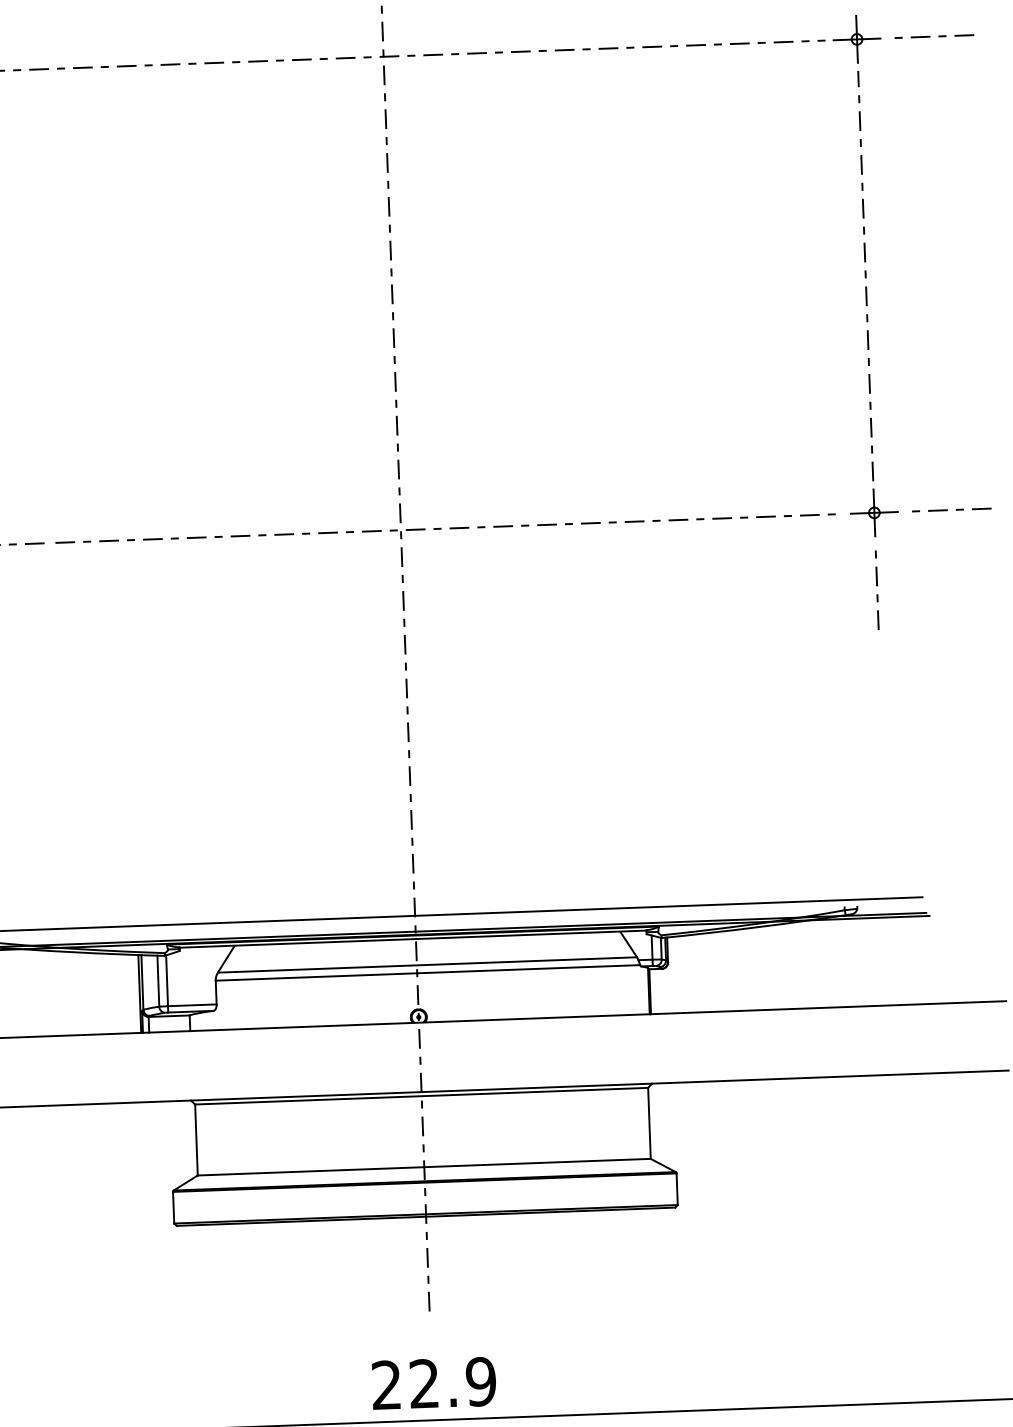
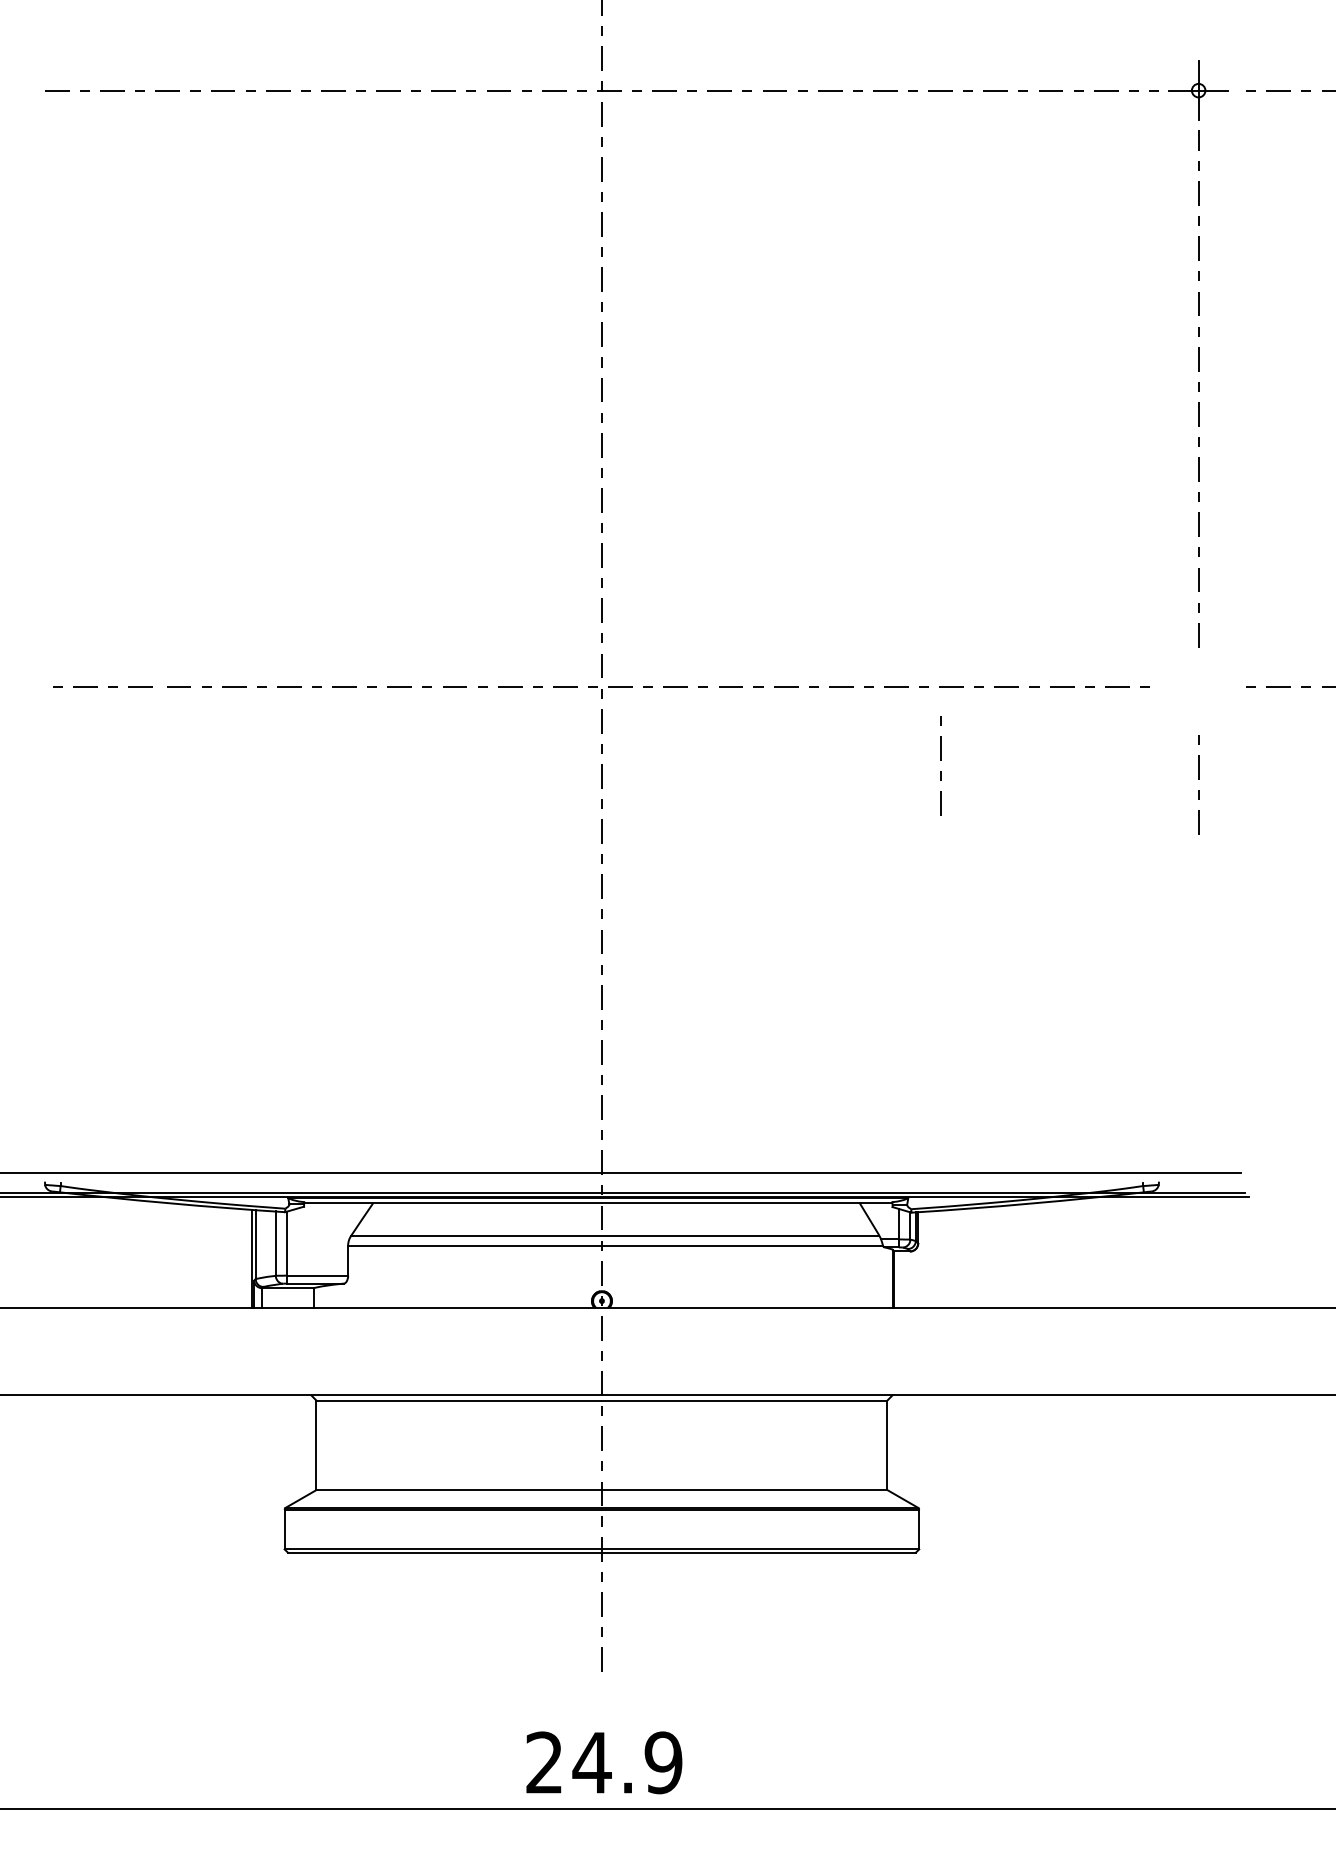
part: (874, 513) -> (1198, 687), removed
line: (671, 578) -> (940, 760), added
text: (423, 1383) -> (591, 1762), 22.9 -> 24.9

